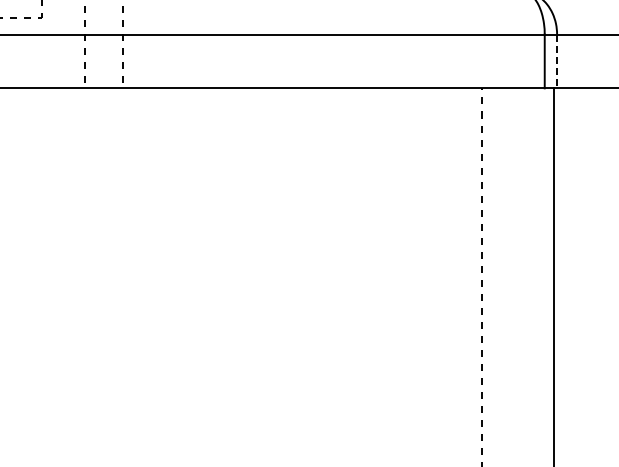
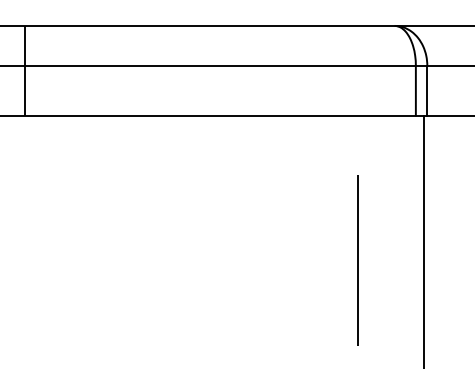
line: (557, 61) -> (427, 90), dashed -> solid

